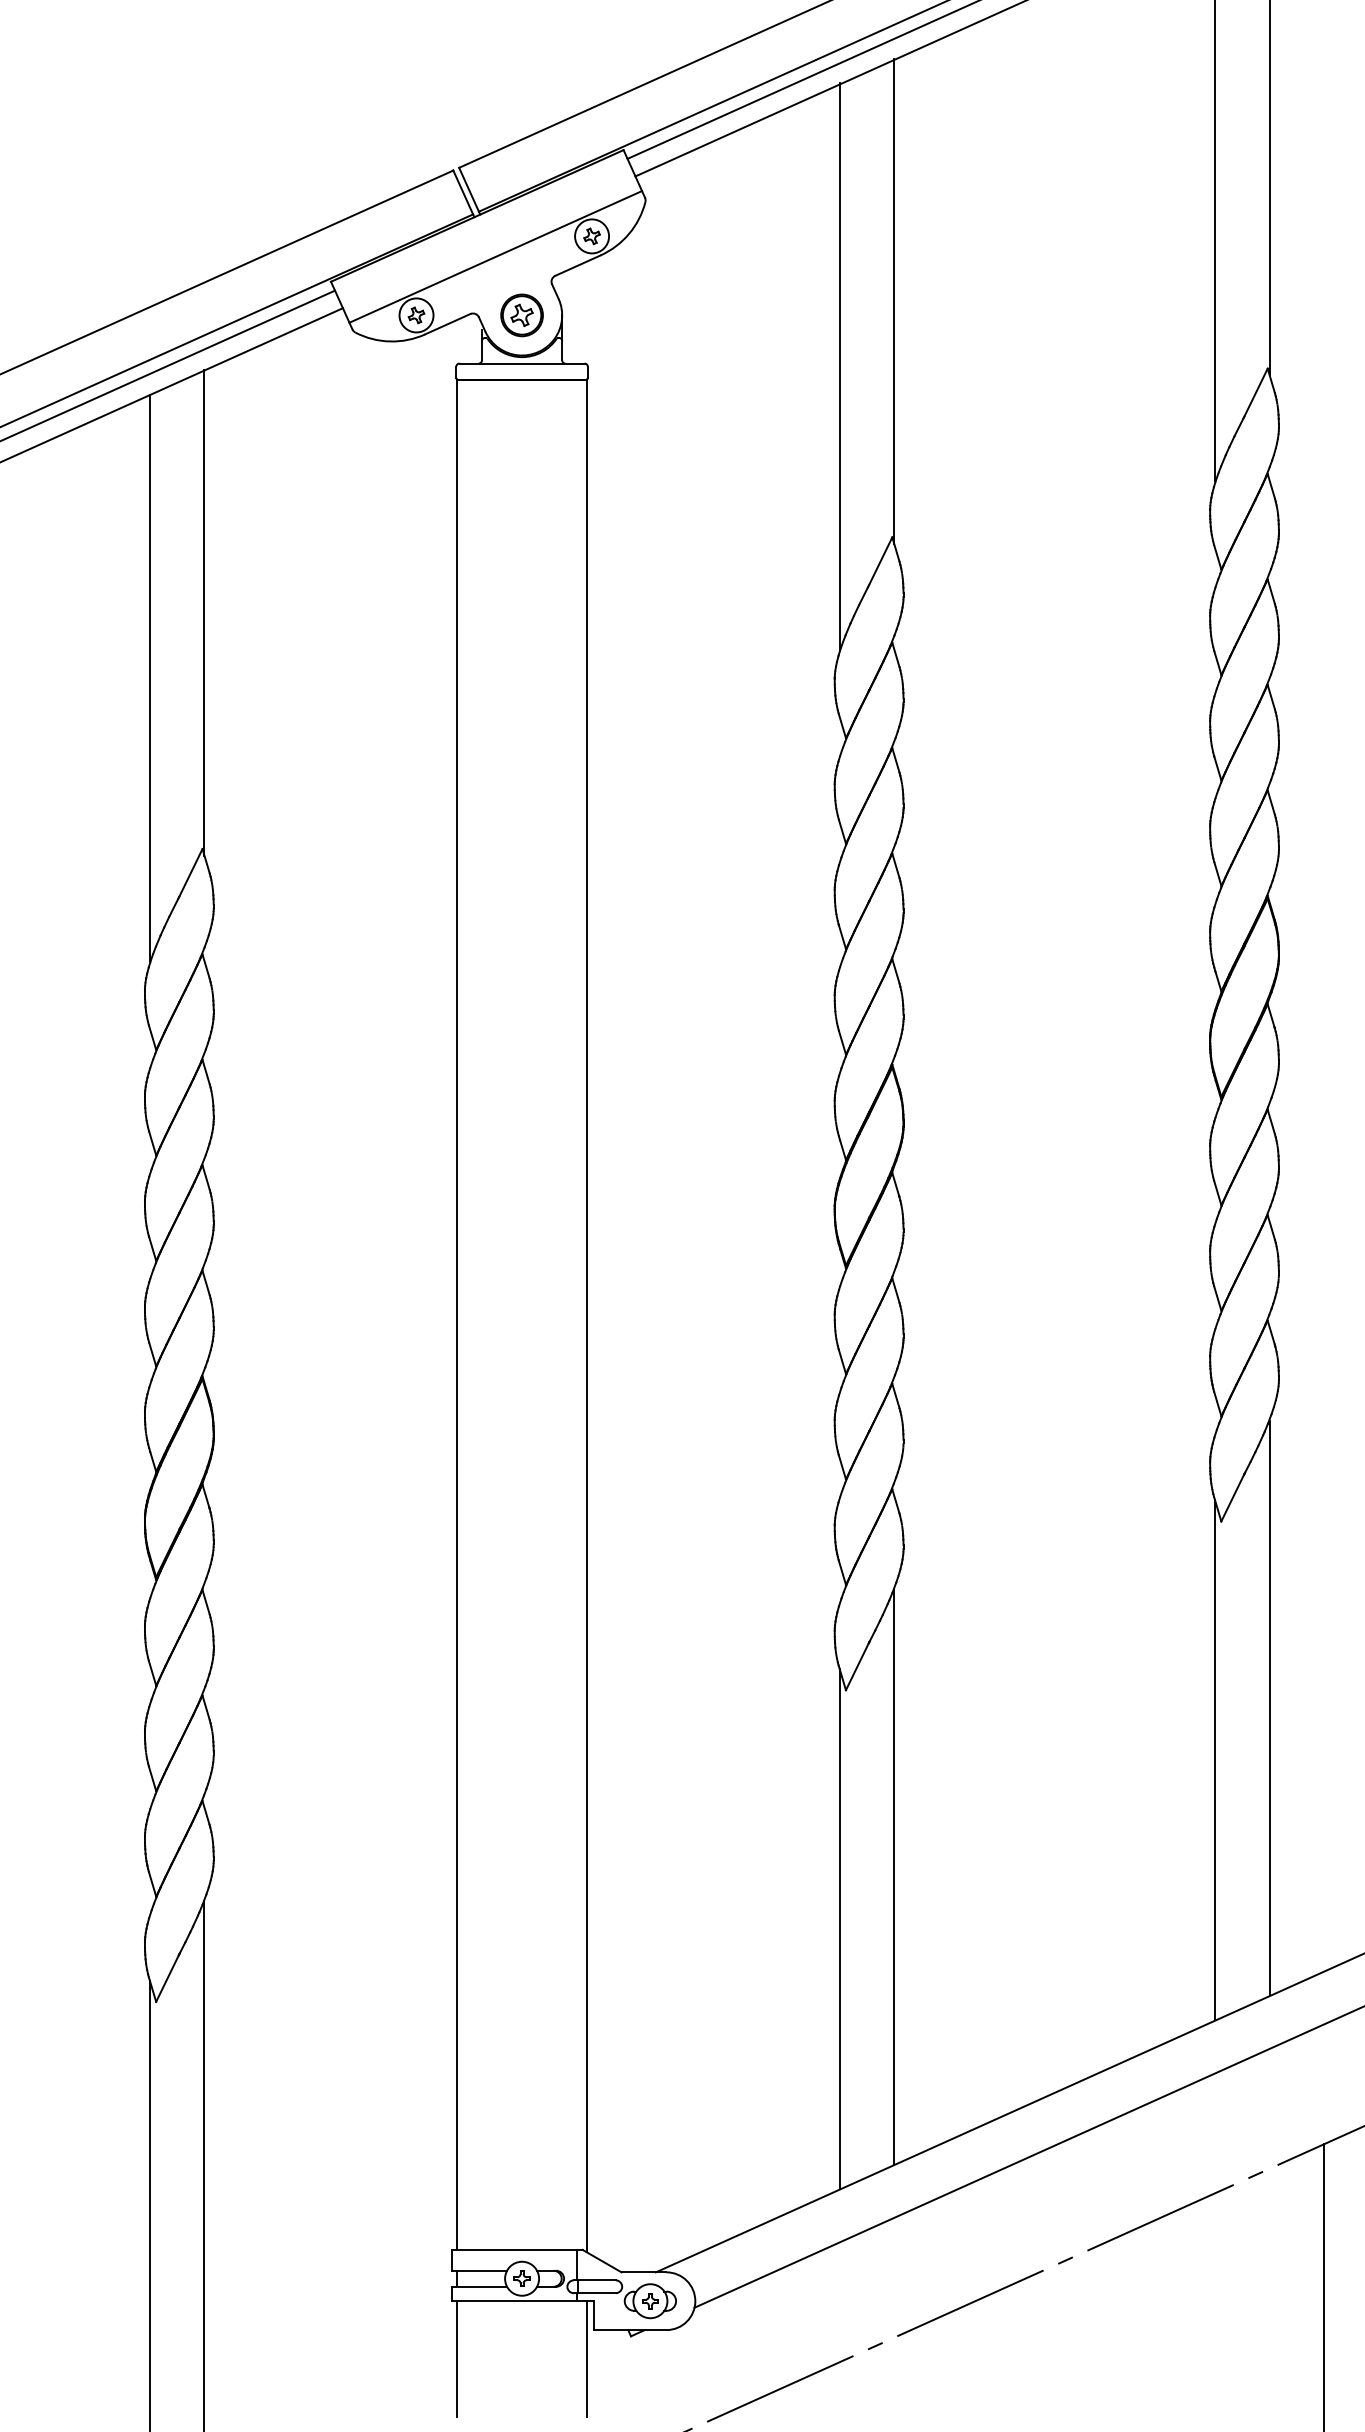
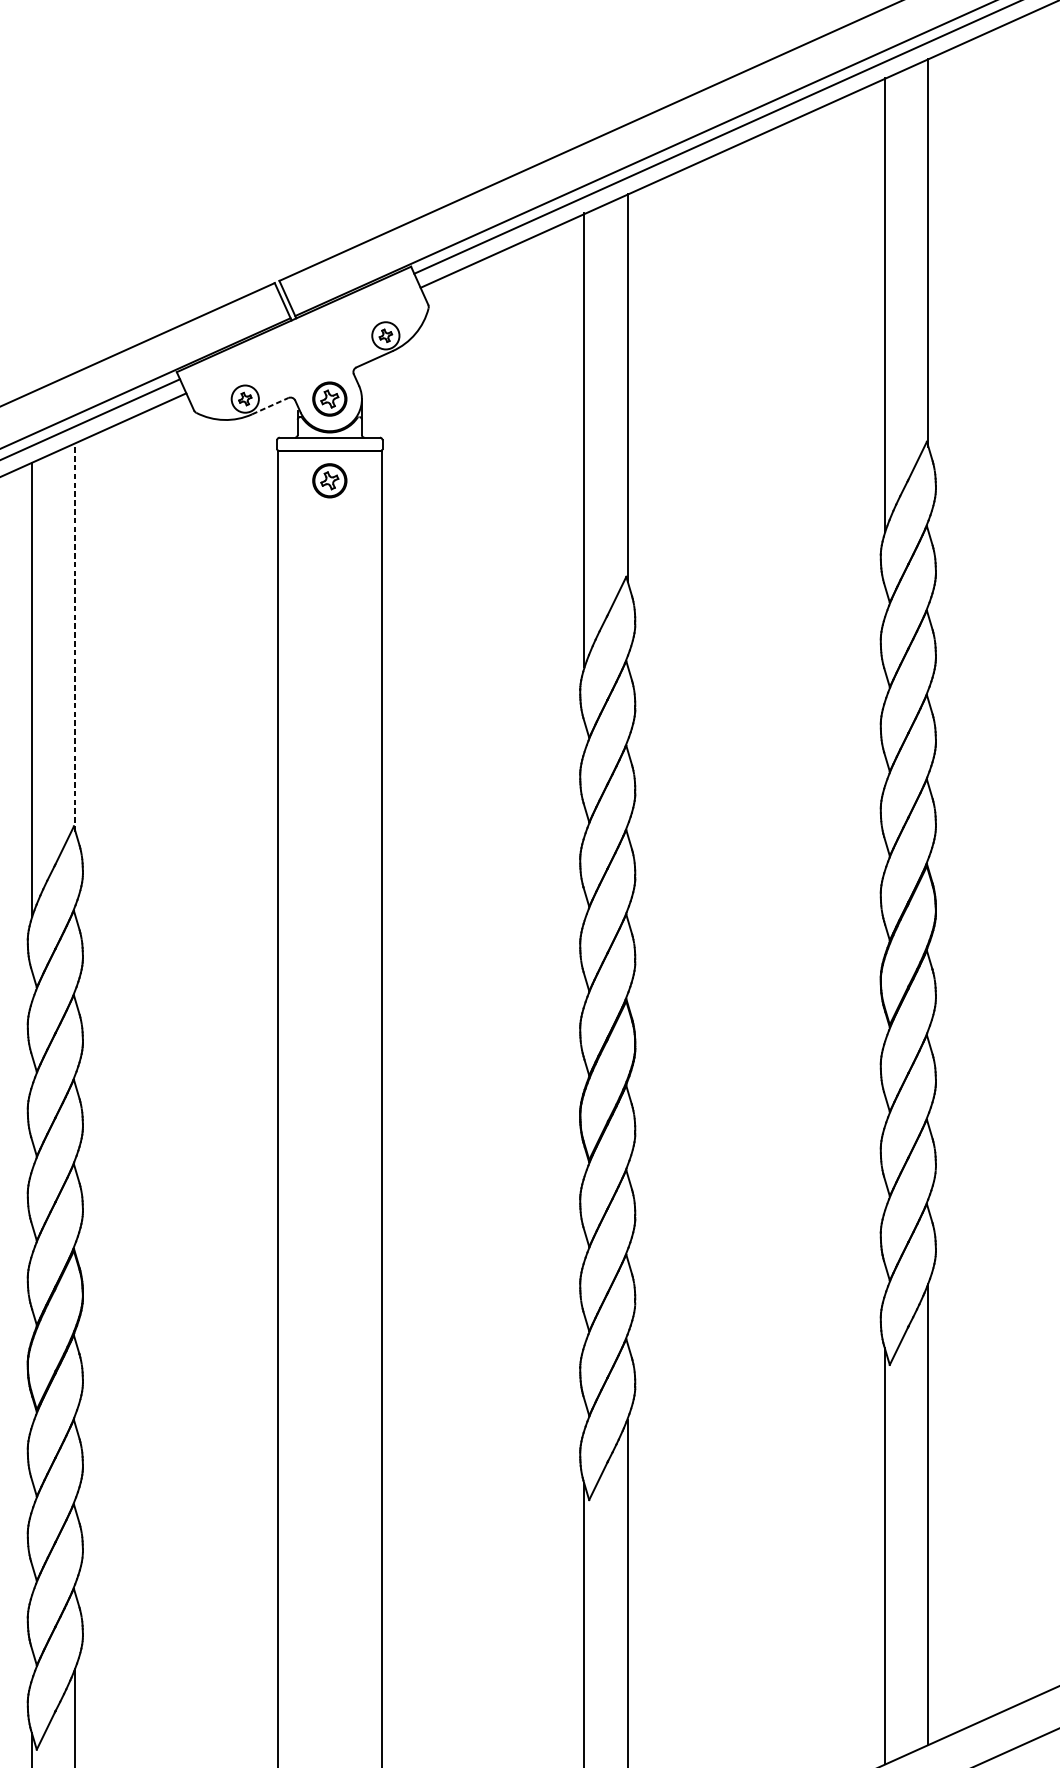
line: (495, 256) -> (308, 351), removed
line: (447, 324) -> (270, 406), solid -> dashed
part: (521, 417) -> (329, 480), added
line: (204, 613) -> (75, 637), solid -> dashed

